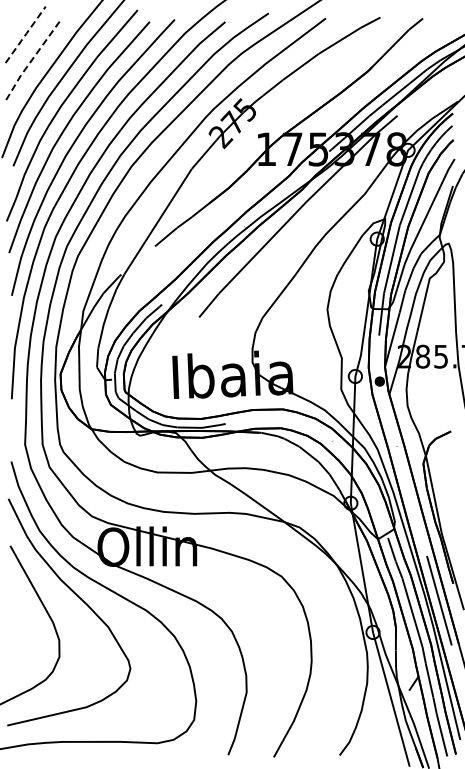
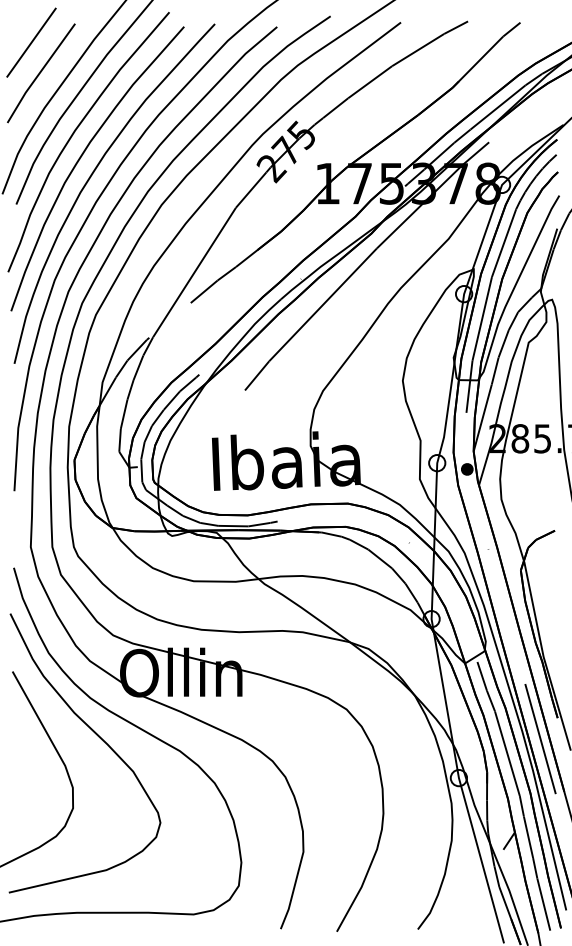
line: (25, 34) -> (31, 42), dashed -> solid
line: (33, 58) -> (41, 71), dashed -> solid

